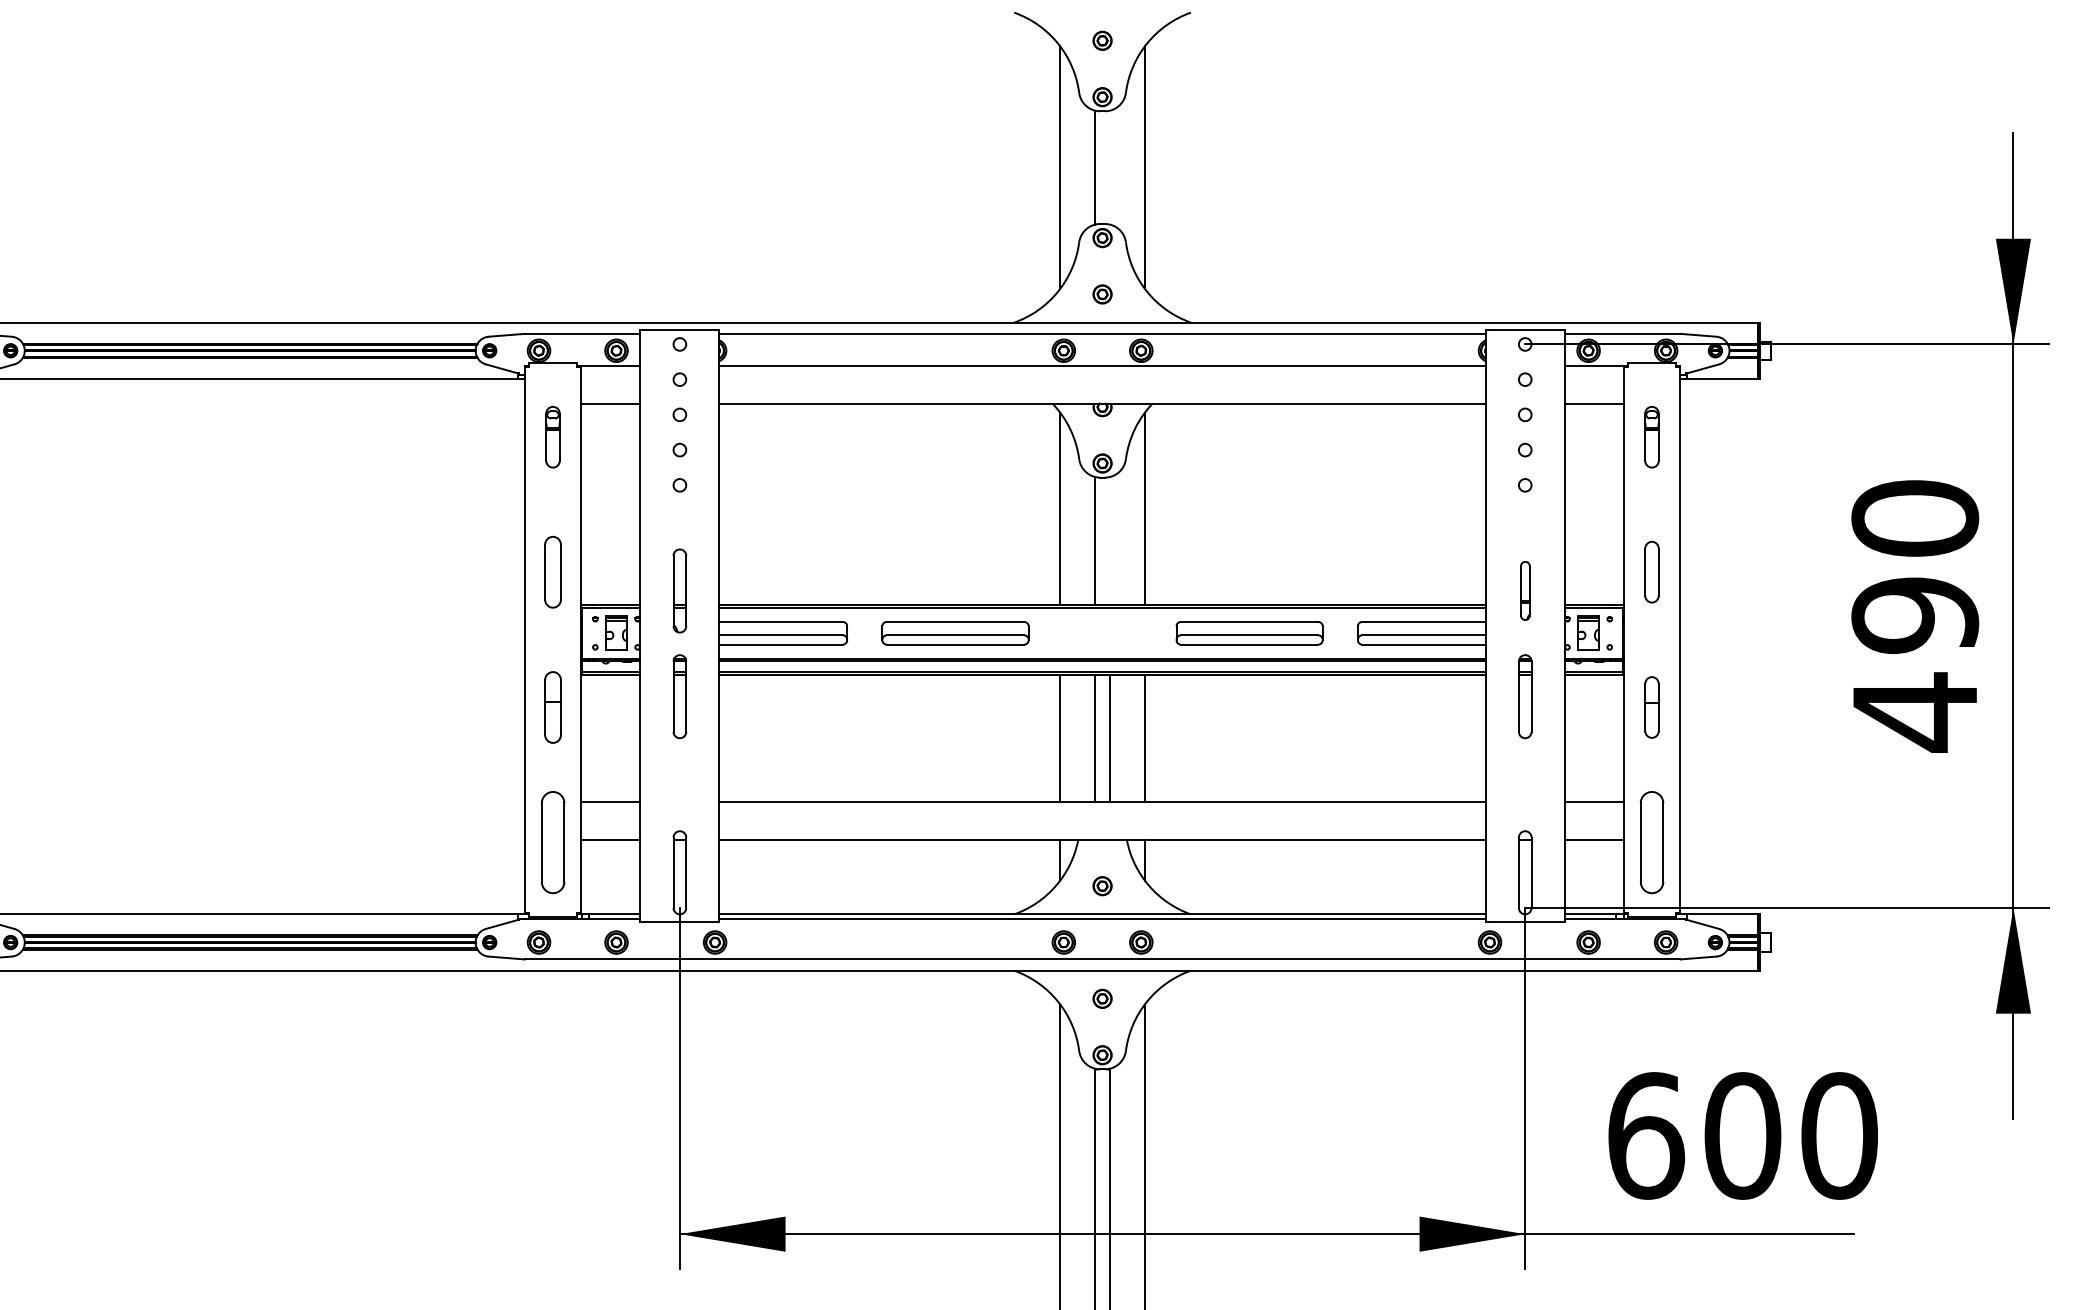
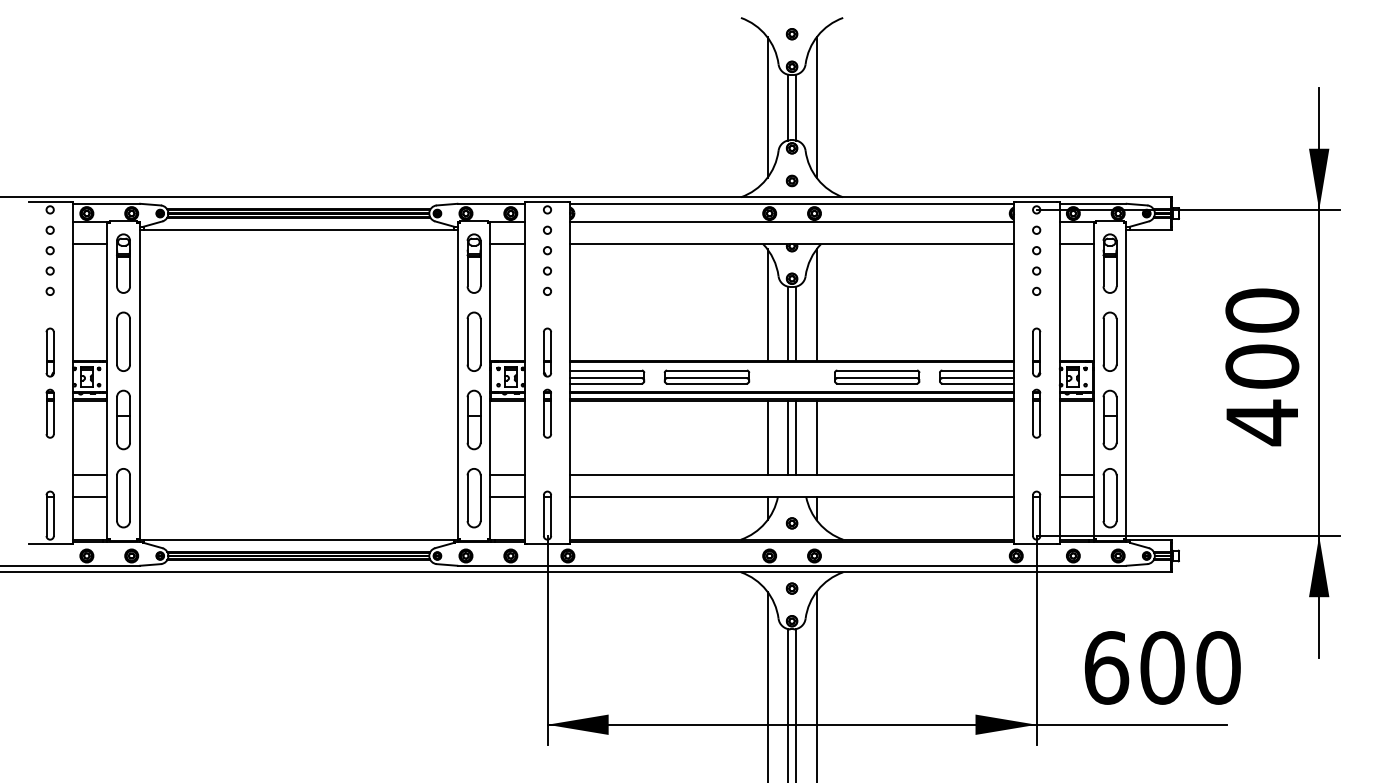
line: (1110, 167) -> (796, 107), added
part: (552, 437) -> (473, 263), size x1.67
part: (1651, 437) -> (1109, 263), size x1.67
line: (1110, 540) -> (796, 323), added
part: (552, 571) -> (473, 341), size x1.43
part: (1651, 571) -> (1109, 341), size x1.67
part: (1524, 590) -> (1036, 352), size x1.43
text: (1915, 615) -> (1262, 366), 490 -> 400
part: (552, 706) -> (473, 419), size x1.43
part: (1651, 706) -> (1109, 419), size x1.67

